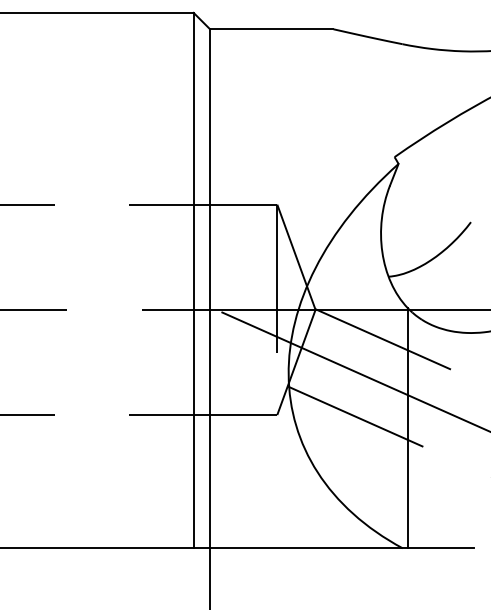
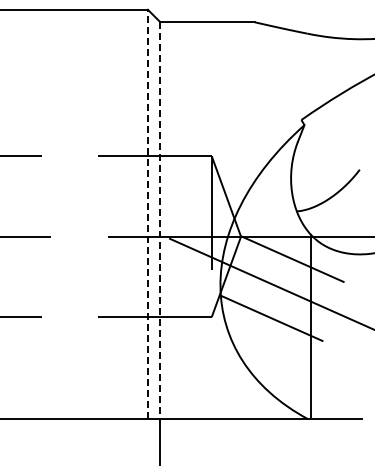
line: (193, 280) -> (147, 214), solid -> dashed
line: (210, 289) -> (160, 221), solid -> dashed

